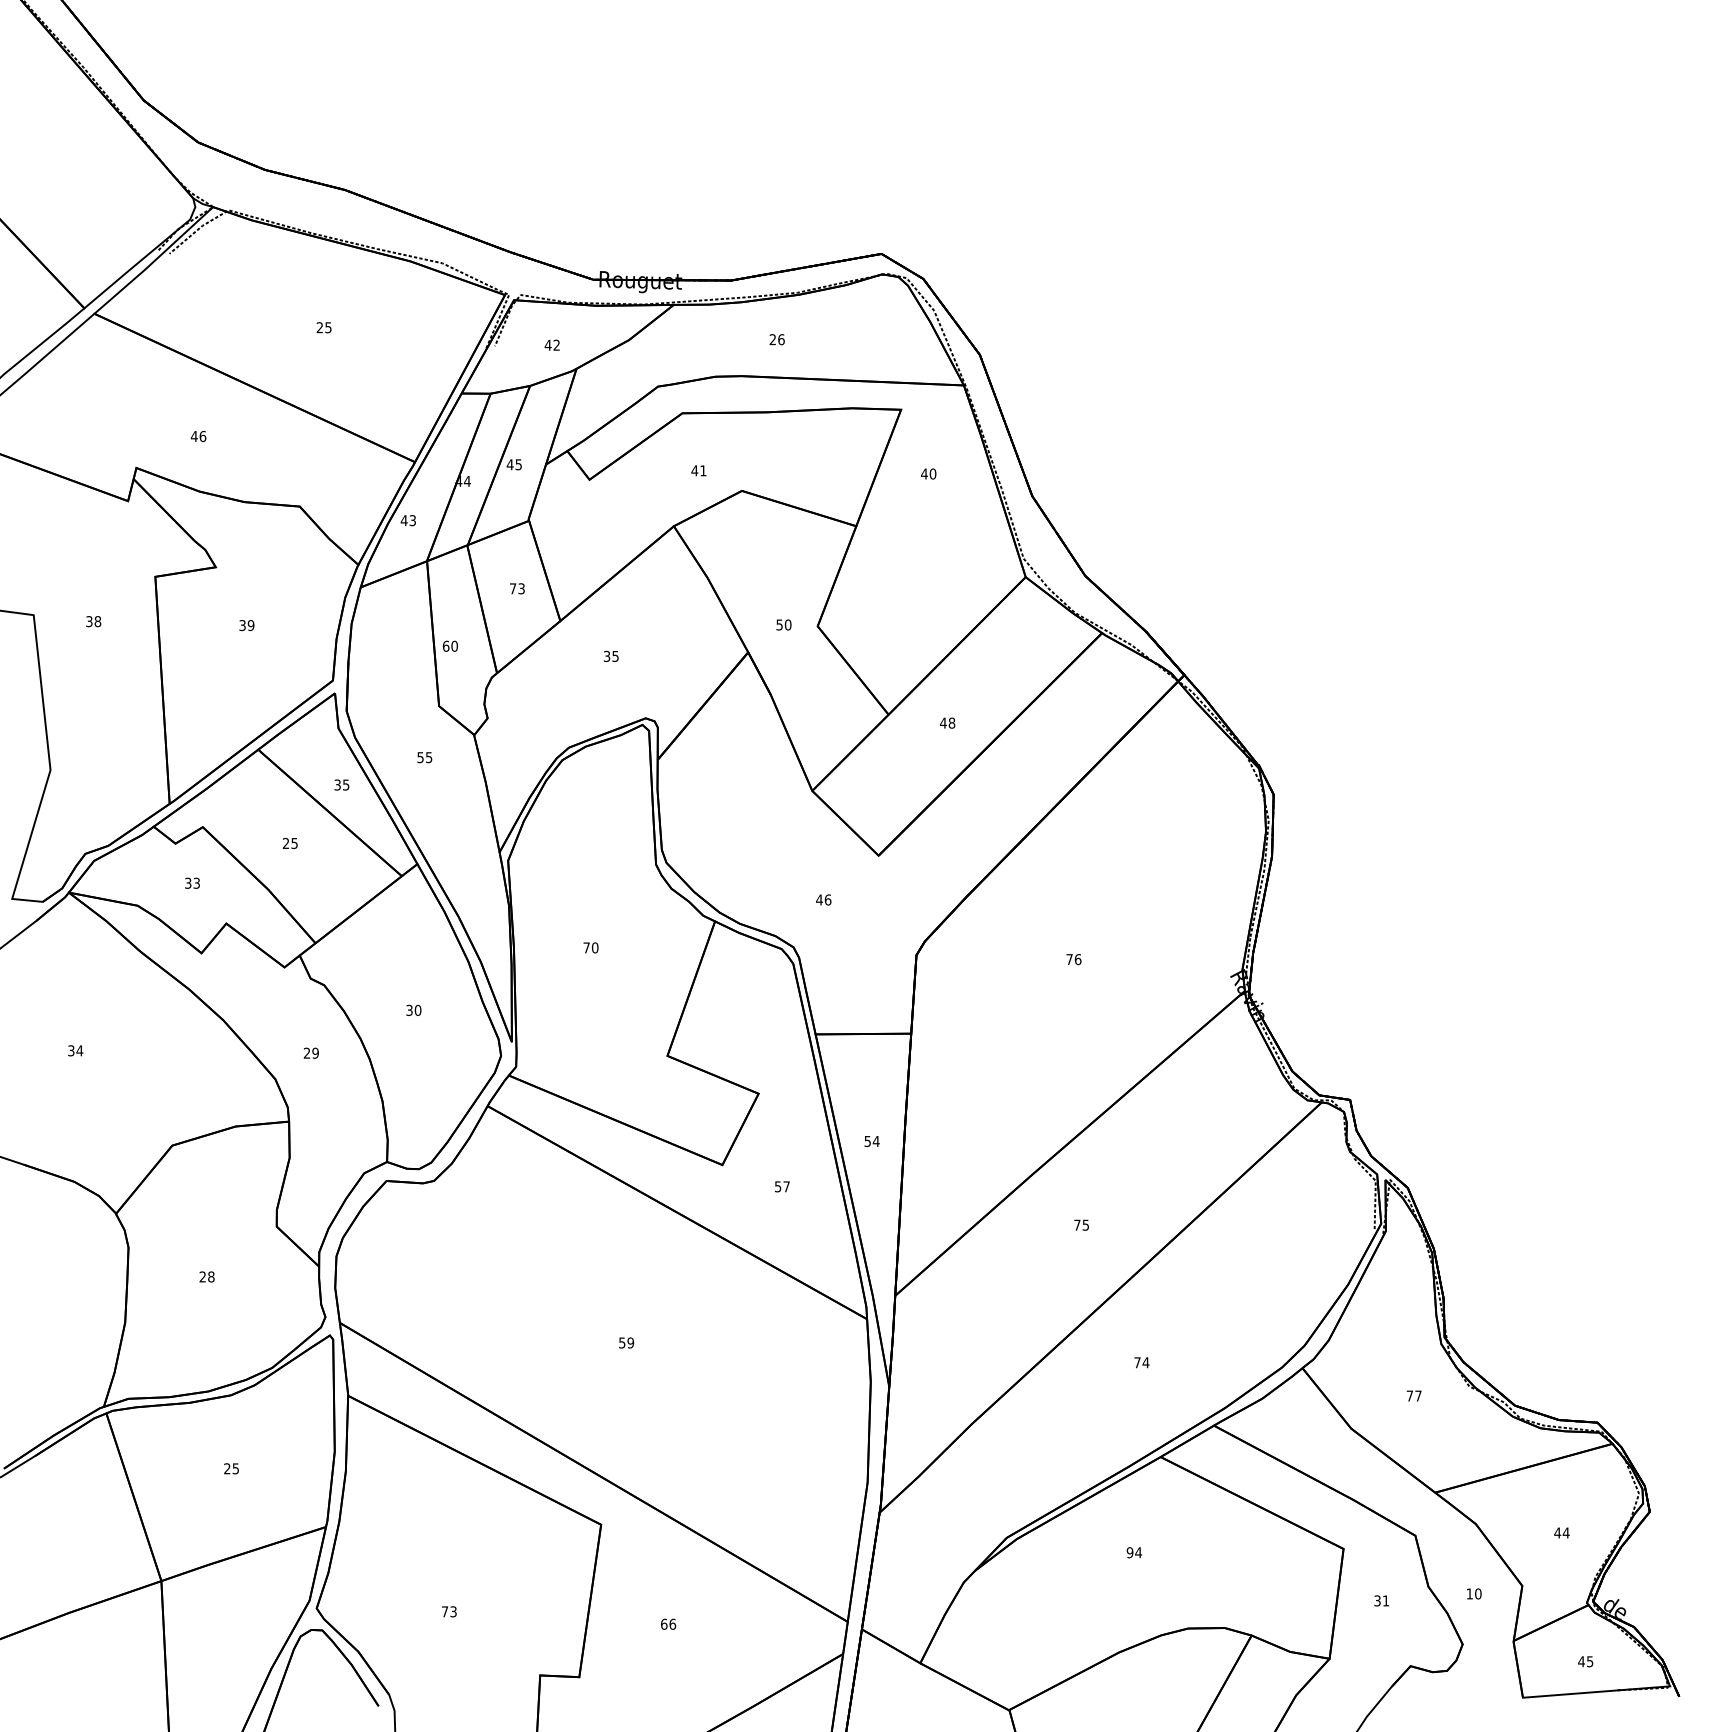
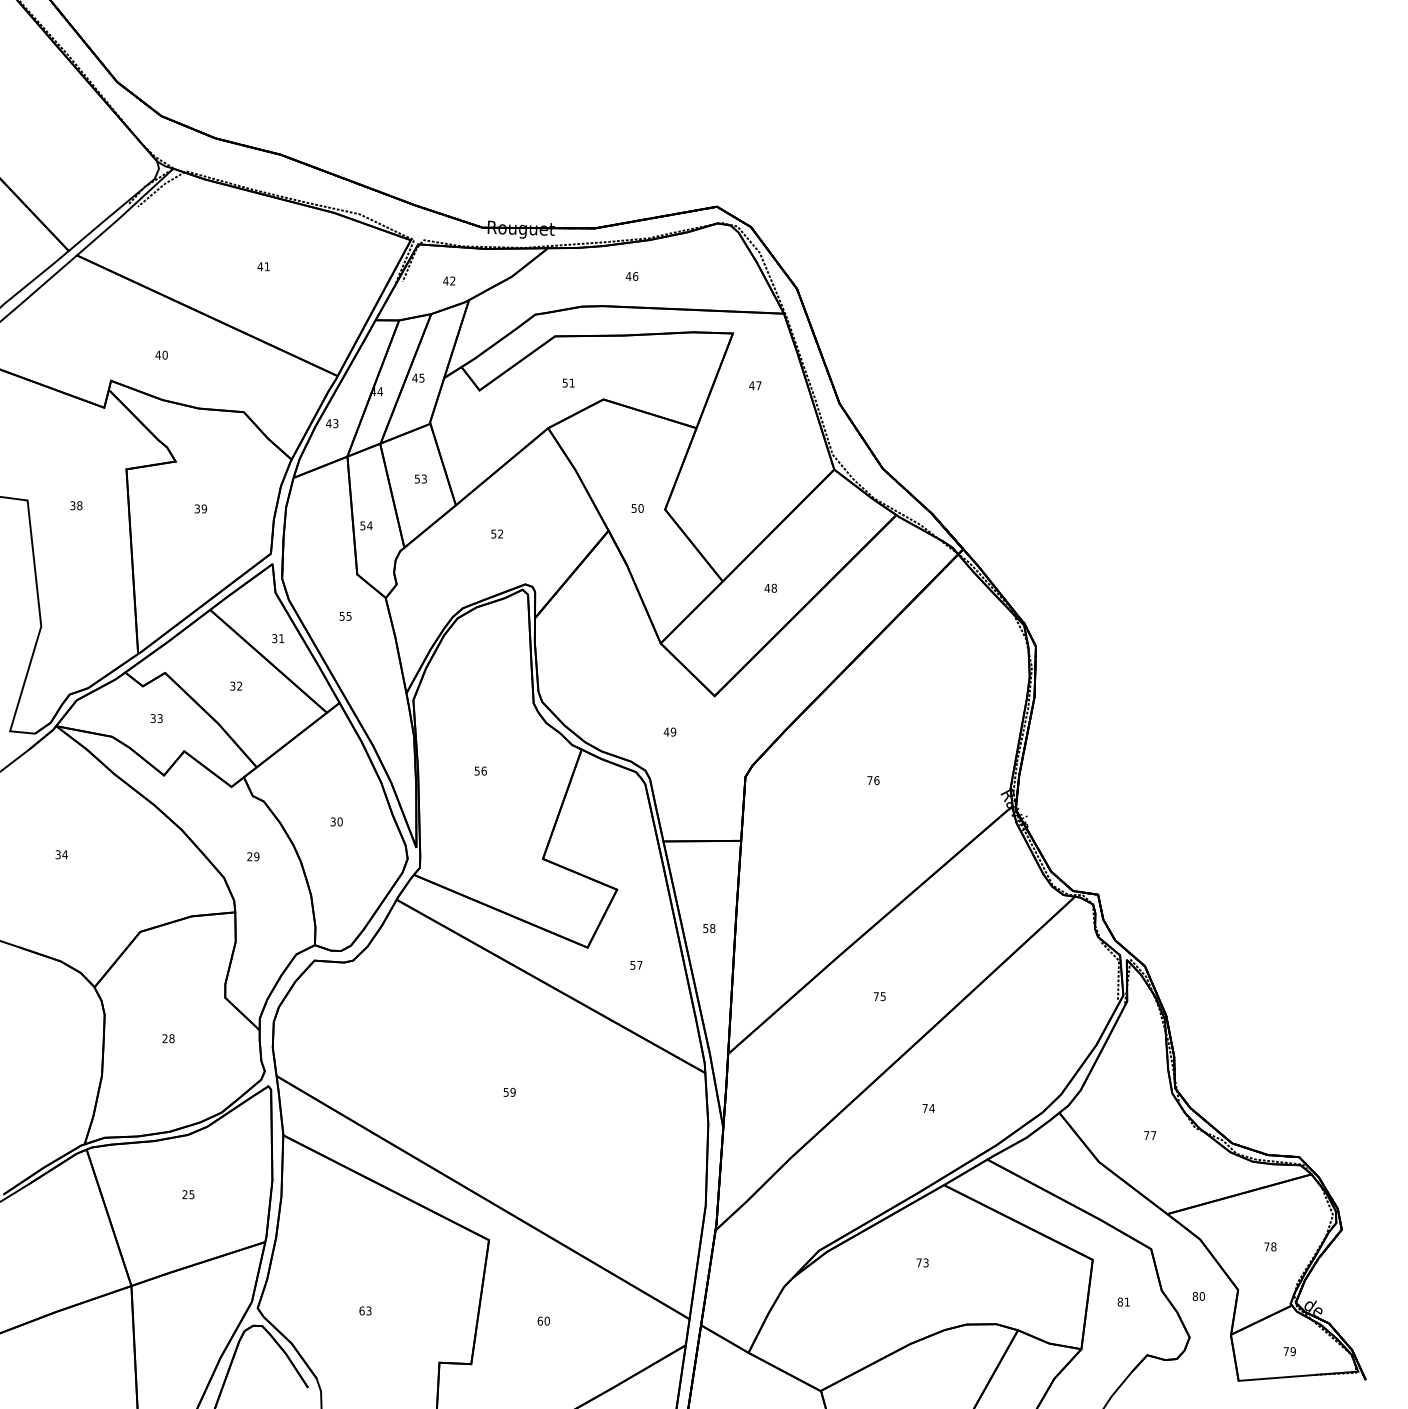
text: (323, 327) -> (263, 266), 25 -> 41
text: (772, 339) -> (628, 276), 26 -> 46
text: (202, 436) -> (164, 355), 46 -> 40
text: (694, 470) -> (564, 382), 41 -> 51
text: (932, 473) -> (758, 385), 40 -> 47
text: (513, 588) -> (417, 478), 73 -> 53
text: (450, 645) -> (366, 525), 60 -> 54
text: (611, 655) -> (497, 533), 35 -> 52
text: (346, 784) -> (281, 638), 35 -> 31
text: (289, 843) -> (235, 686), 25 -> 32
text: (827, 899) -> (673, 731), 46 -> 49
text: (590, 947) -> (480, 770), 70 -> 56
text: (875, 1141) -> (712, 928), 54 -> 58
text: (1561, 1532) -> (1269, 1246), 44 -> 78
text: (1134, 1552) -> (922, 1262), 94 -> 73
text: (1469, 1593) -> (1195, 1296), 10 -> 80
text: (1377, 1600) -> (1120, 1301), 31 -> 81
text: (444, 1611) -> (361, 1310), 73 -> 63
text: (672, 1623) -> (547, 1320), 66 -> 60
text: (1585, 1661) -> (1289, 1351), 45 -> 79

